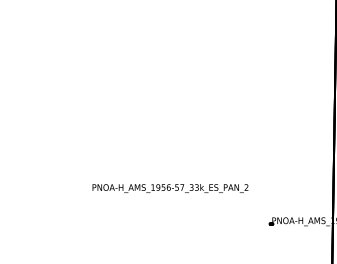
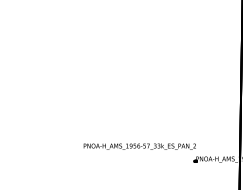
text: (169, 188) -> (139, 146), moved

